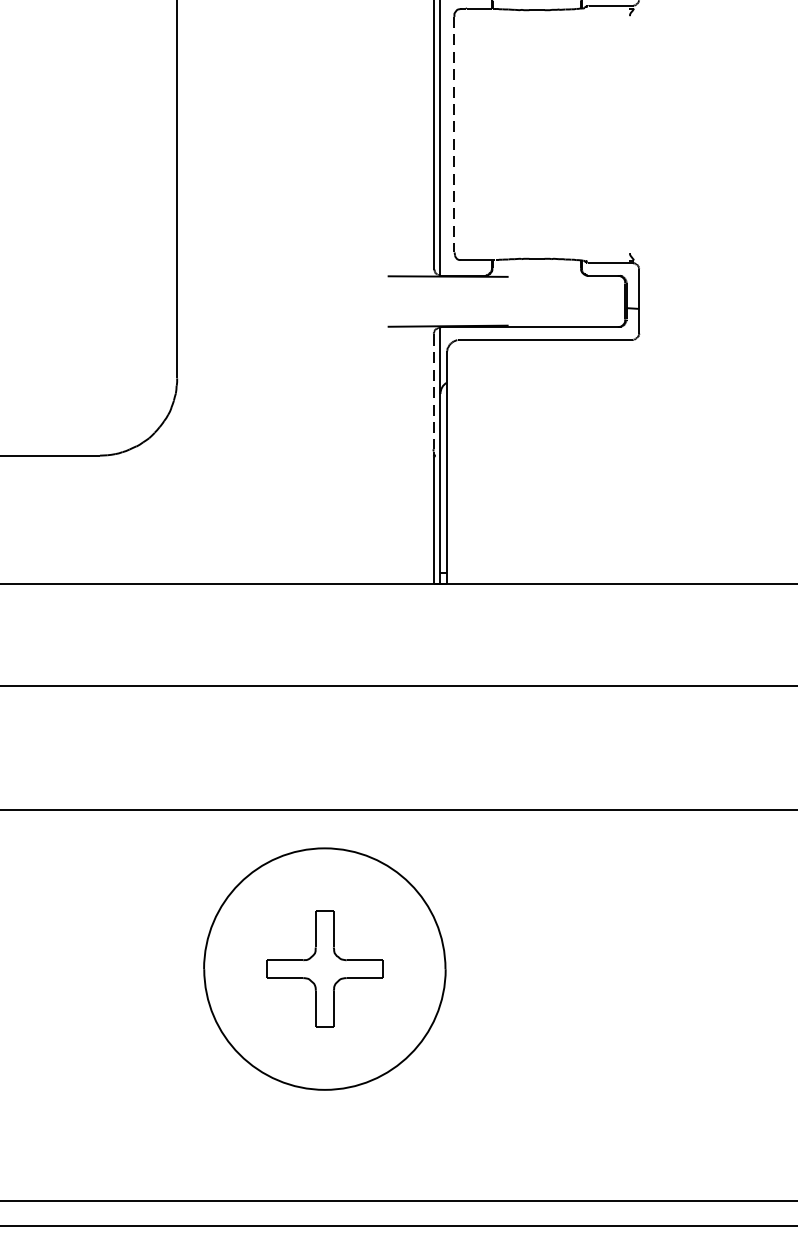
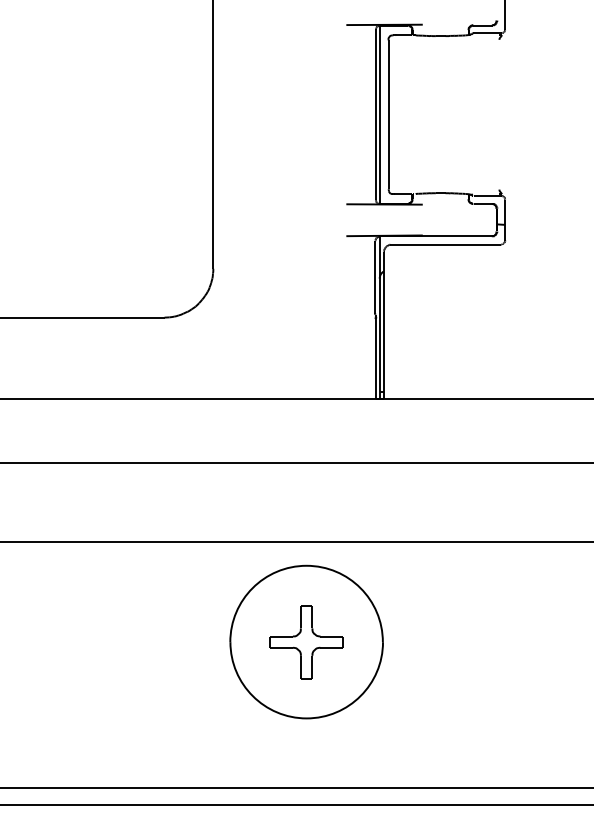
line: (454, 135) -> (388, 115), dashed -> solid
line: (433, 390) -> (375, 276), dashed -> solid

